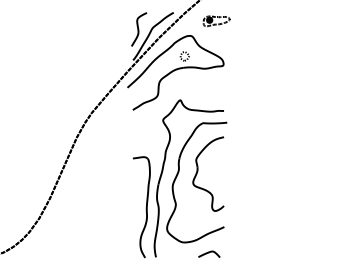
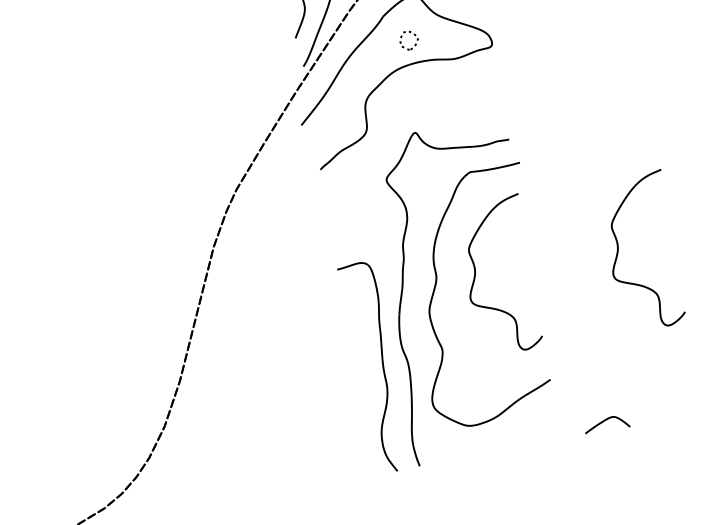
part: (267, 171) -> (620, 249), added
curve: (209, 253) -> (606, 422), moved

